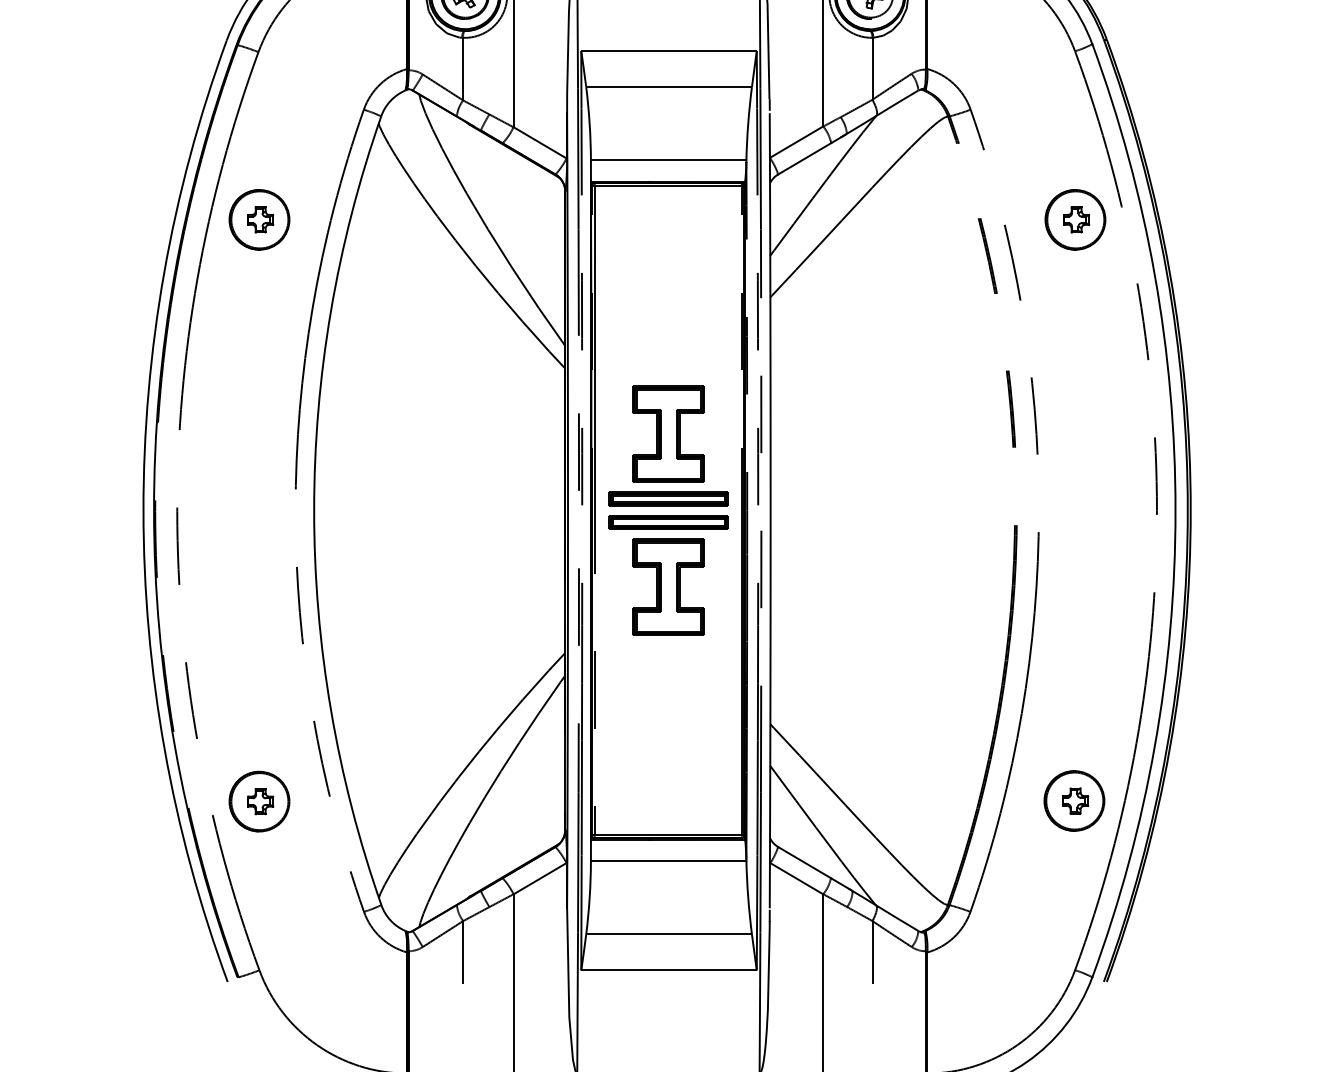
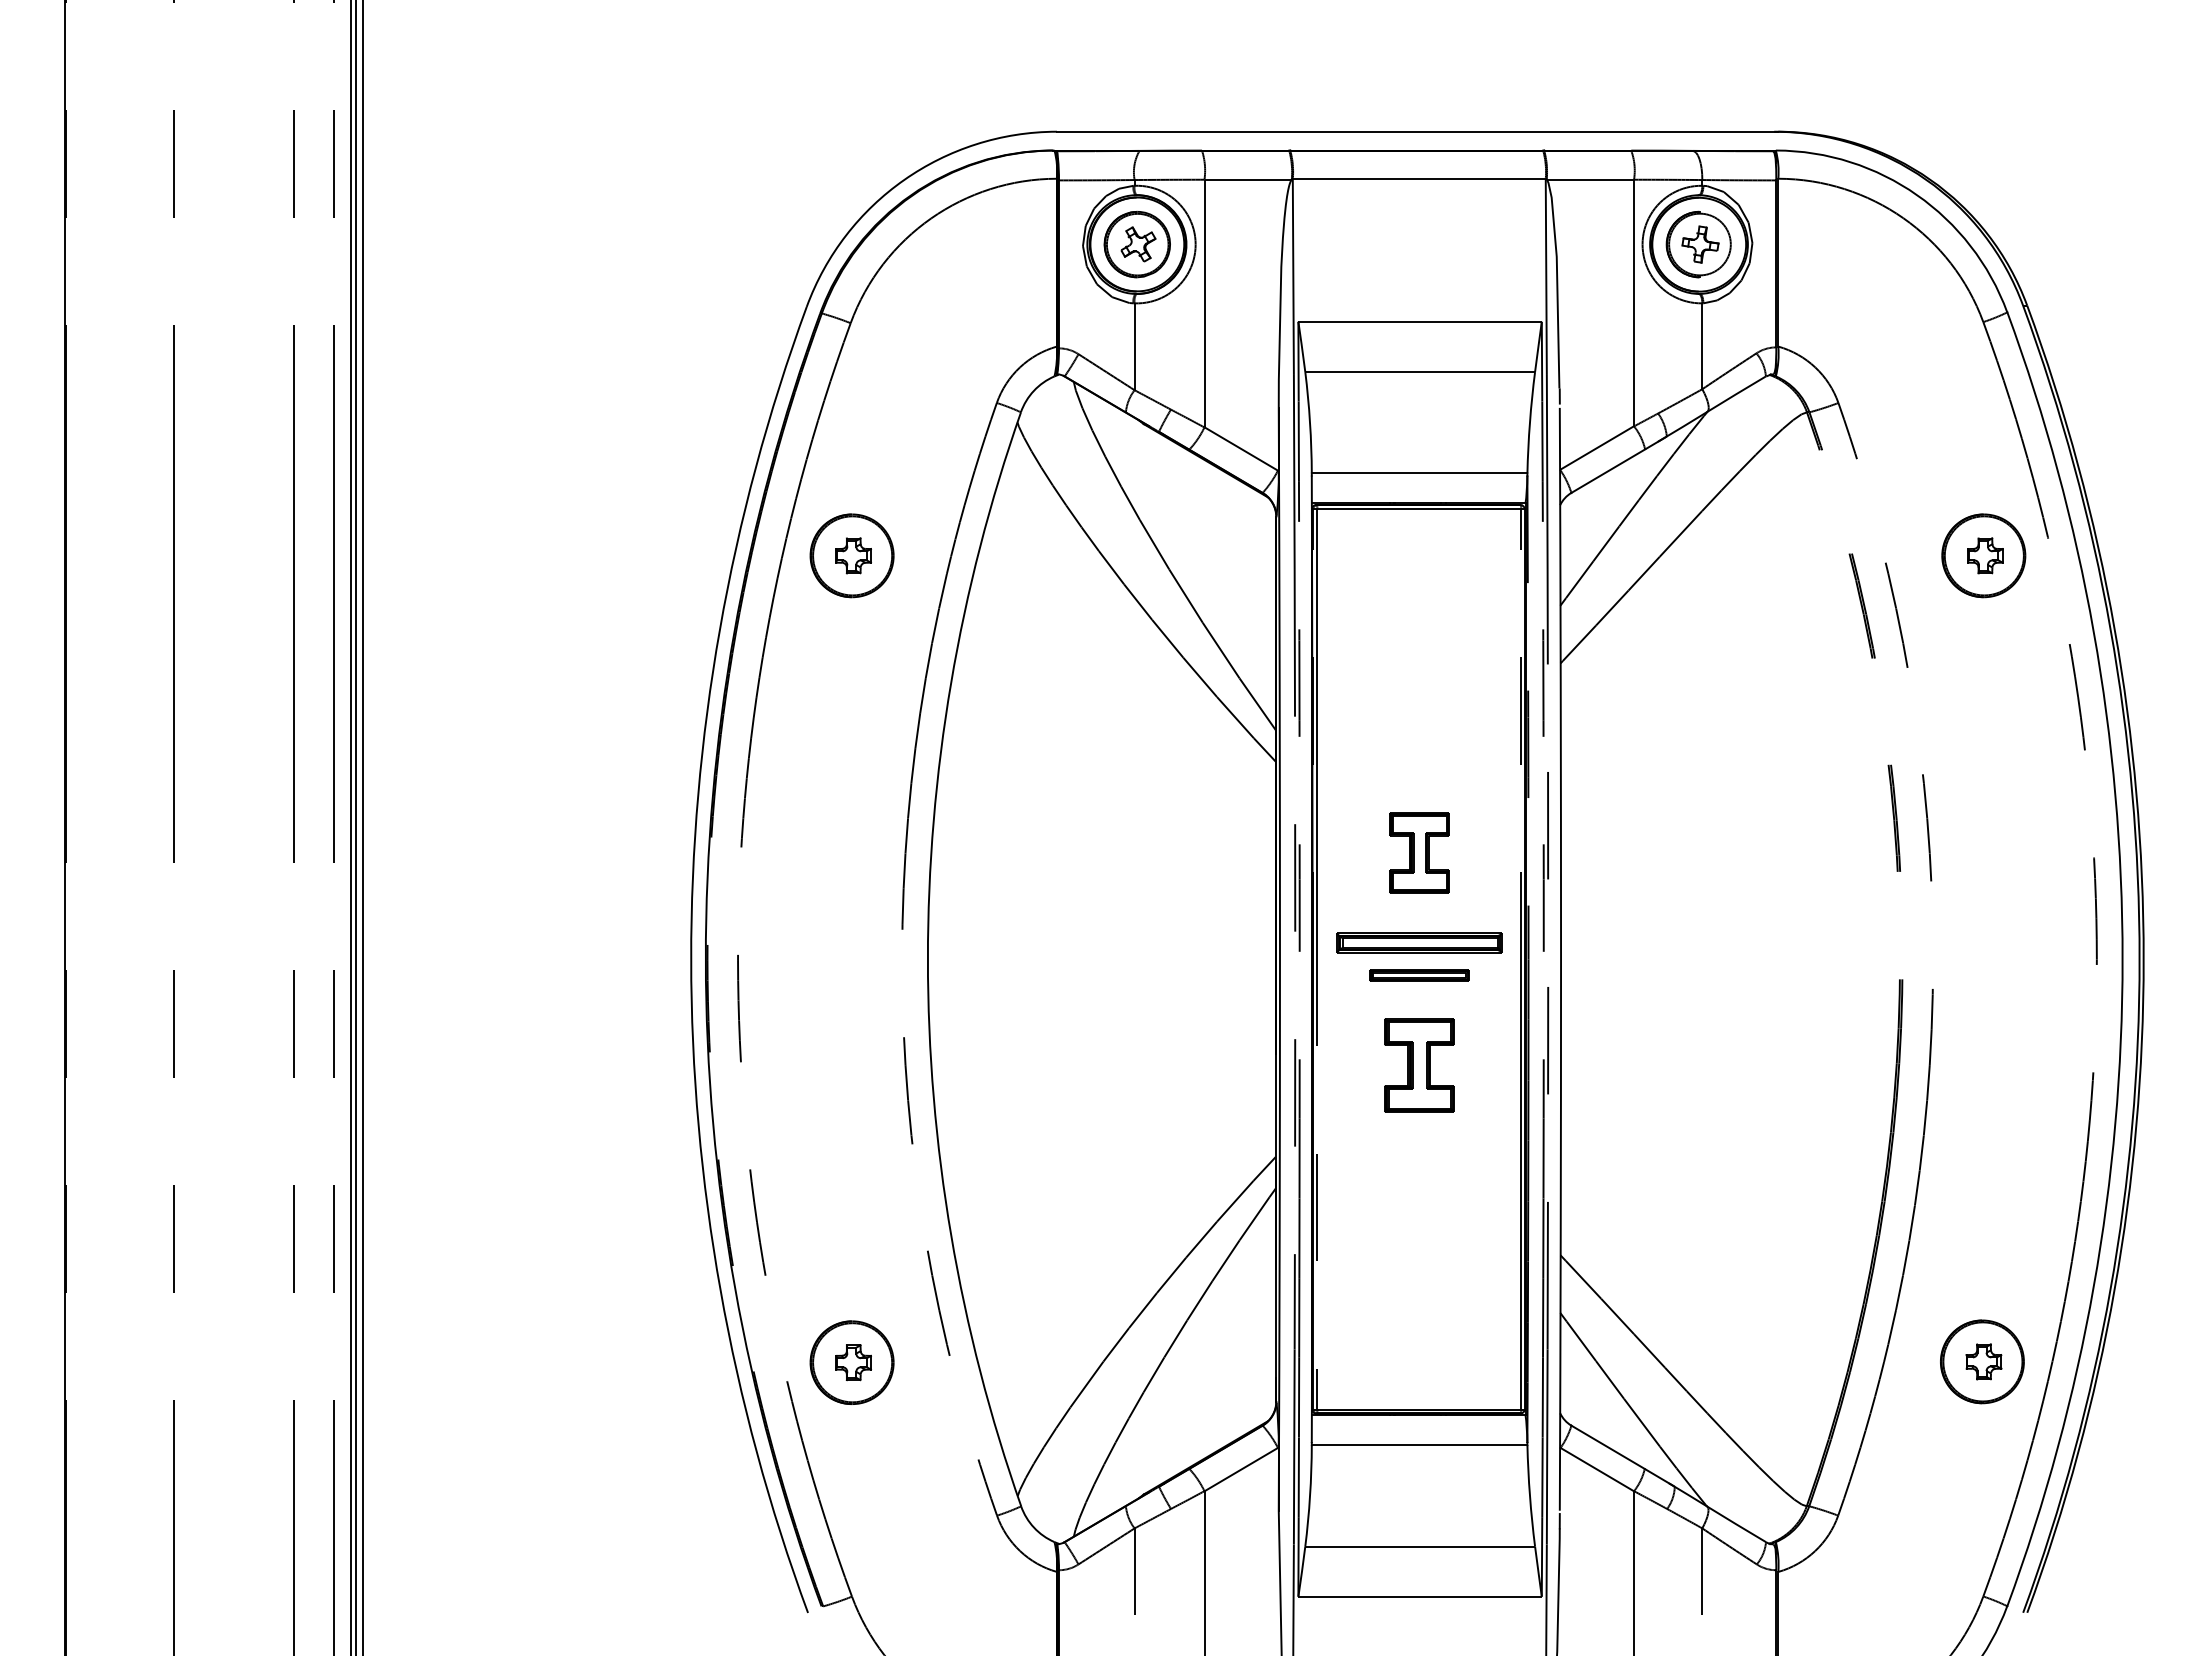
part: (668, 433) -> (1419, 852), size x0.6
part: (668, 522) -> (1419, 975), size x0.6
part: (668, 587) -> (1419, 1065), size x0.7

